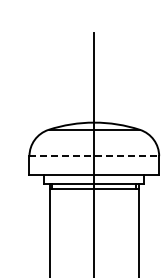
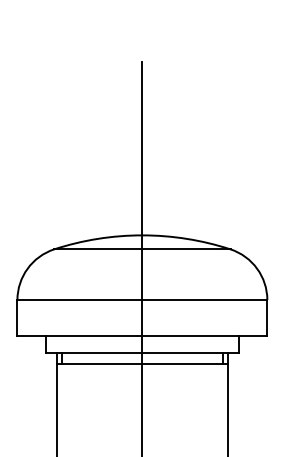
line: (94, 156) -> (142, 300), dashed -> solid

